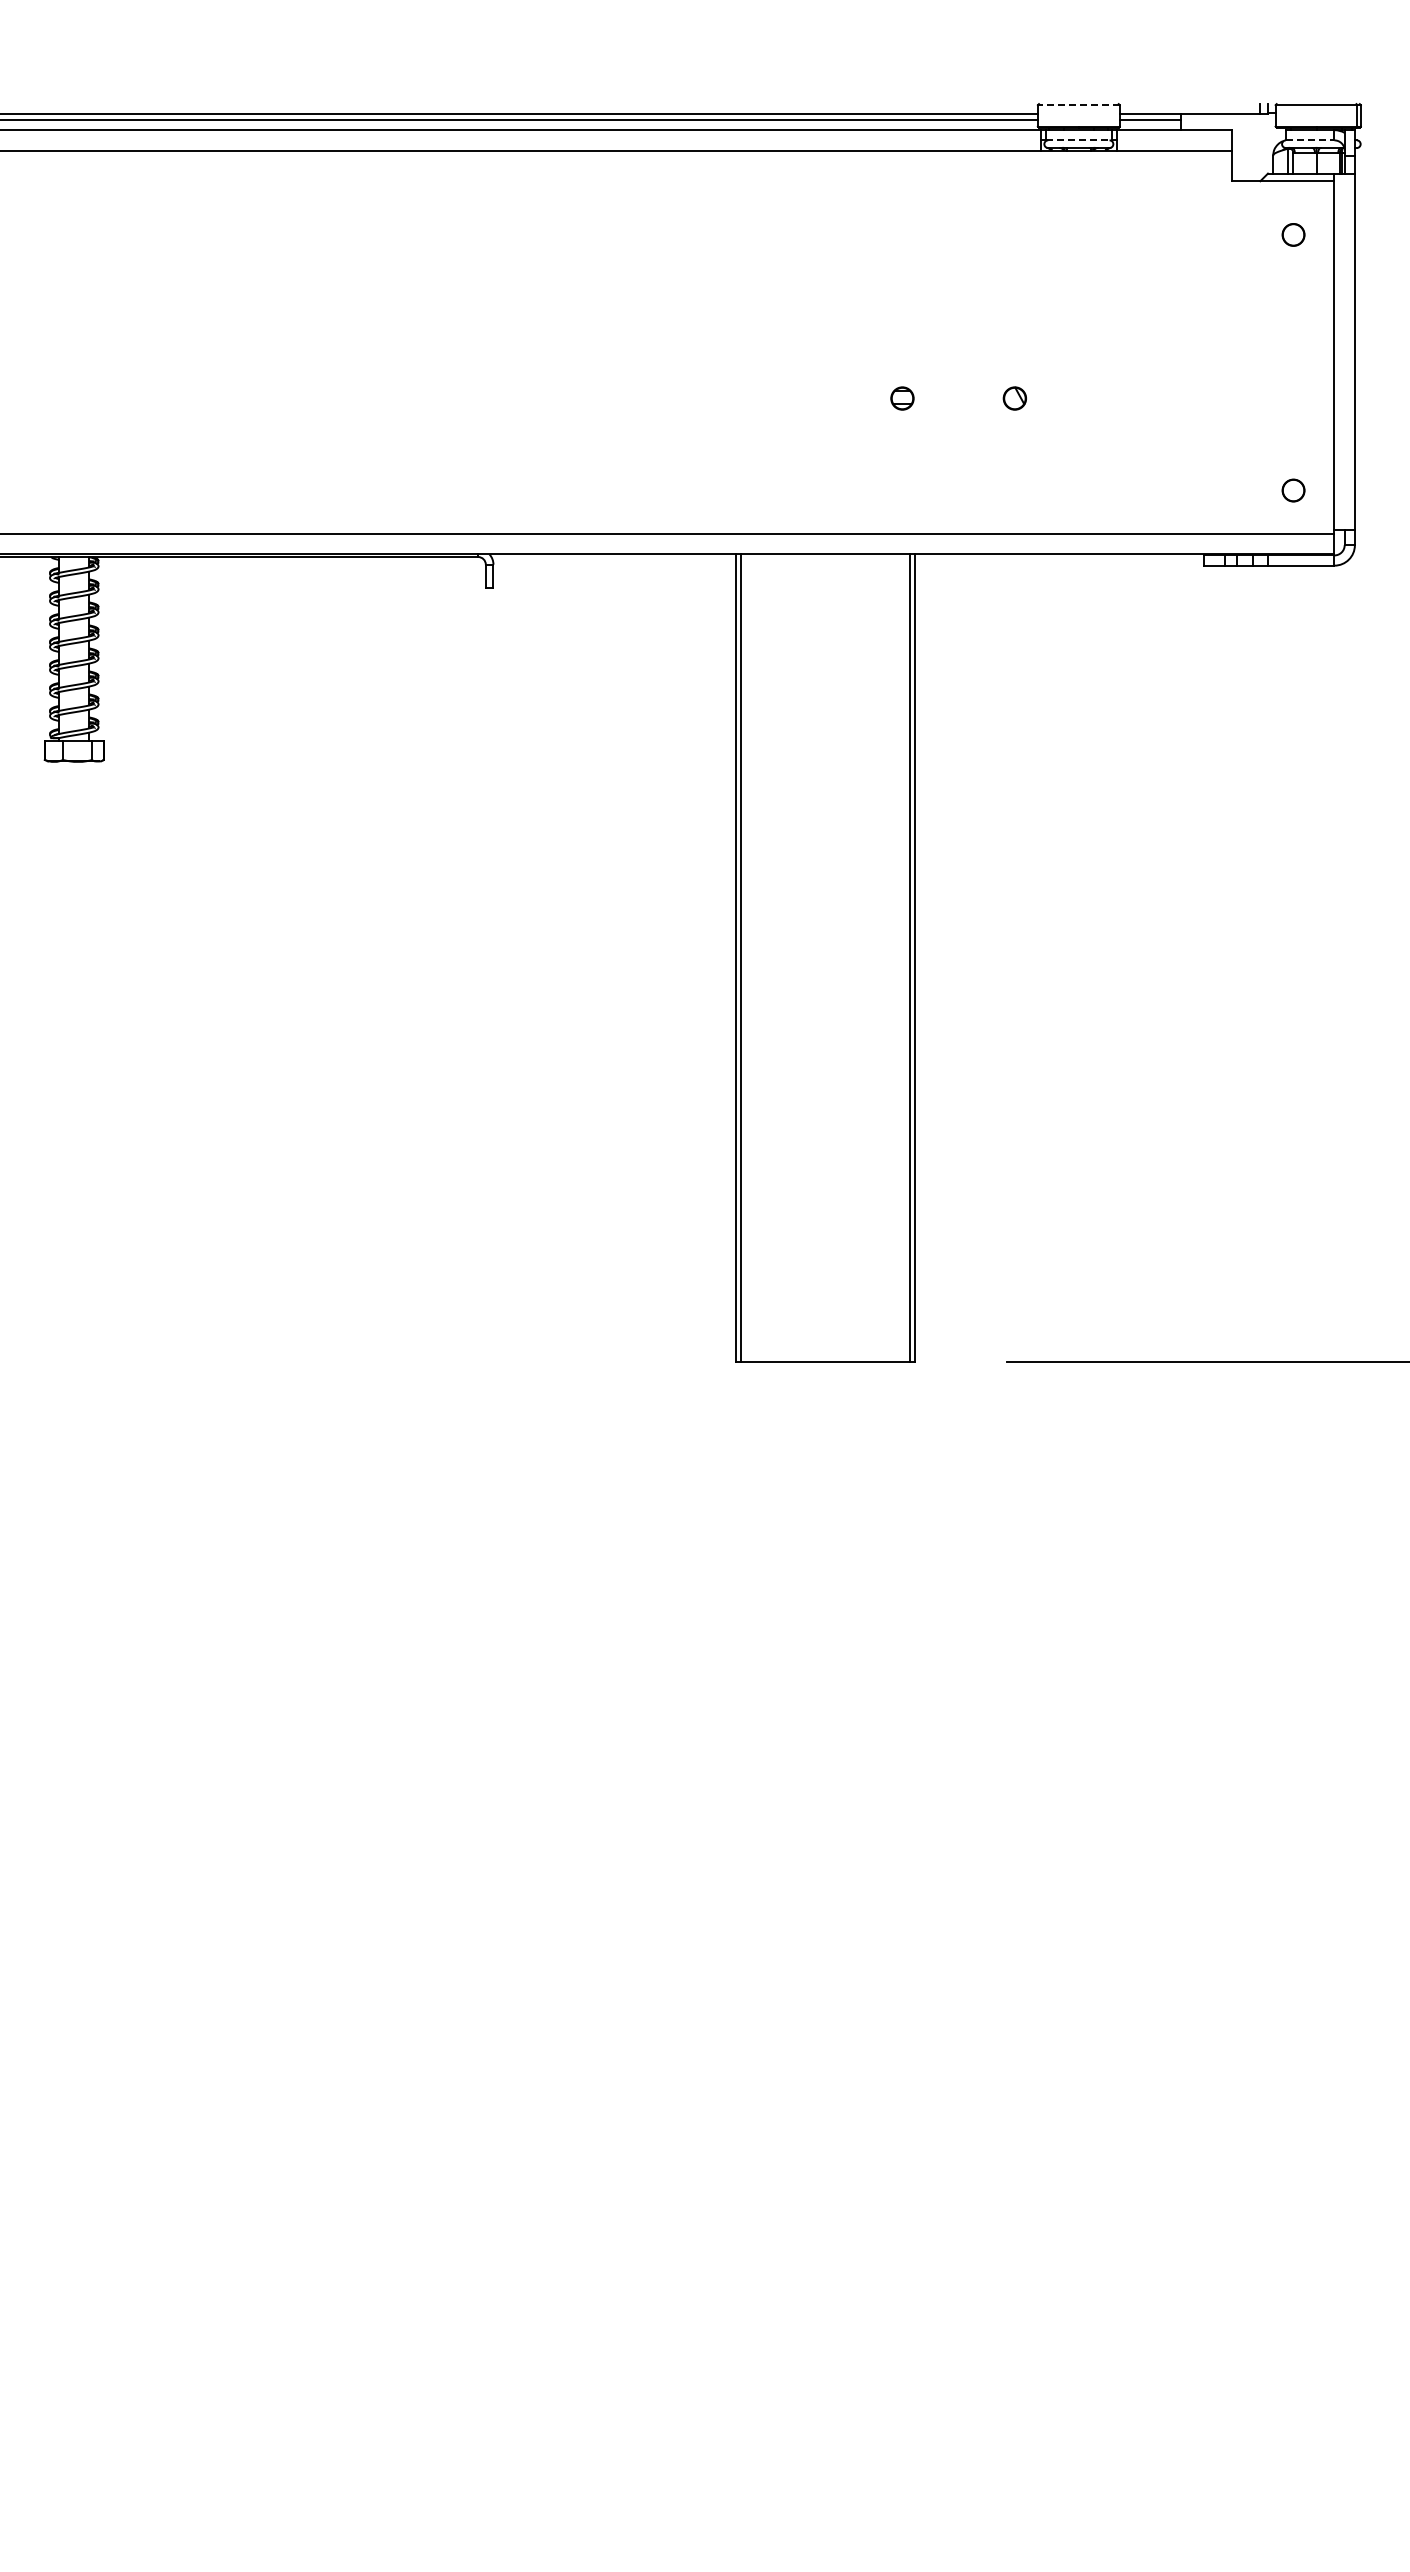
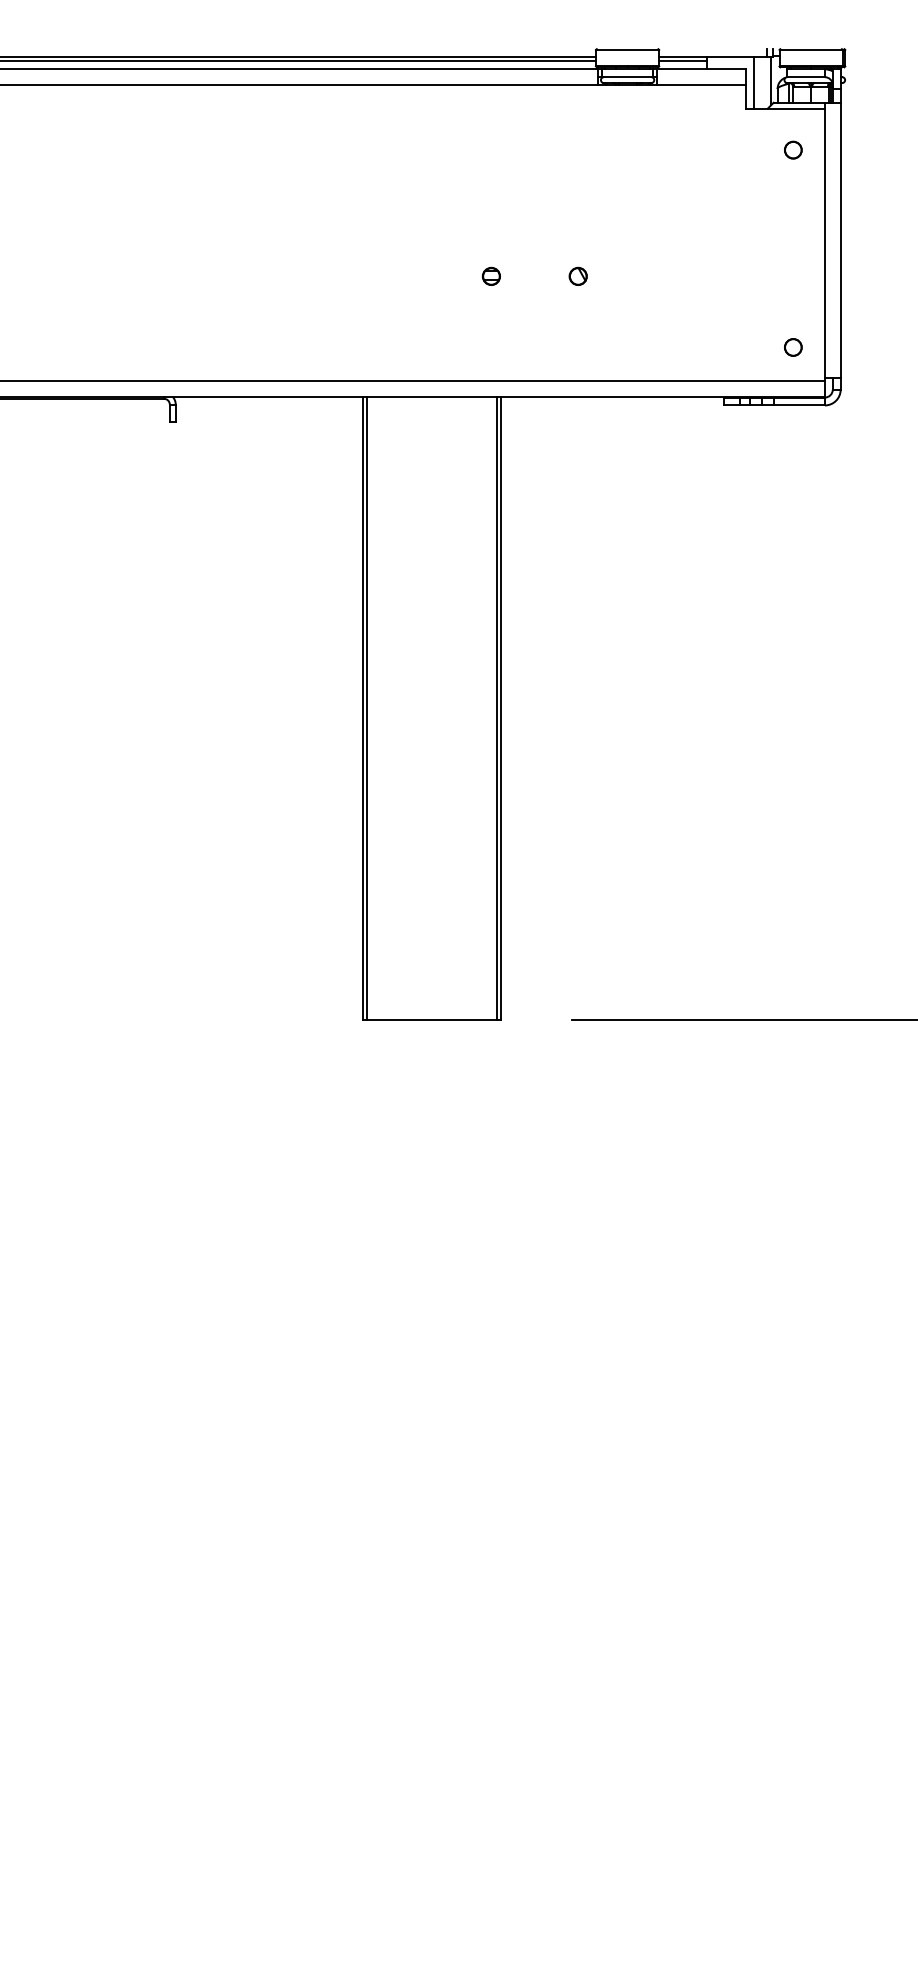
line: (1078, 105) -> (627, 50), dashed -> solid
line: (1079, 140) -> (628, 77), dashed -> solid
line: (1310, 140) -> (806, 77), dashed -> solid
line: (1265, 145) -> (771, 81), added
line: (1242, 147) -> (753, 82), added

